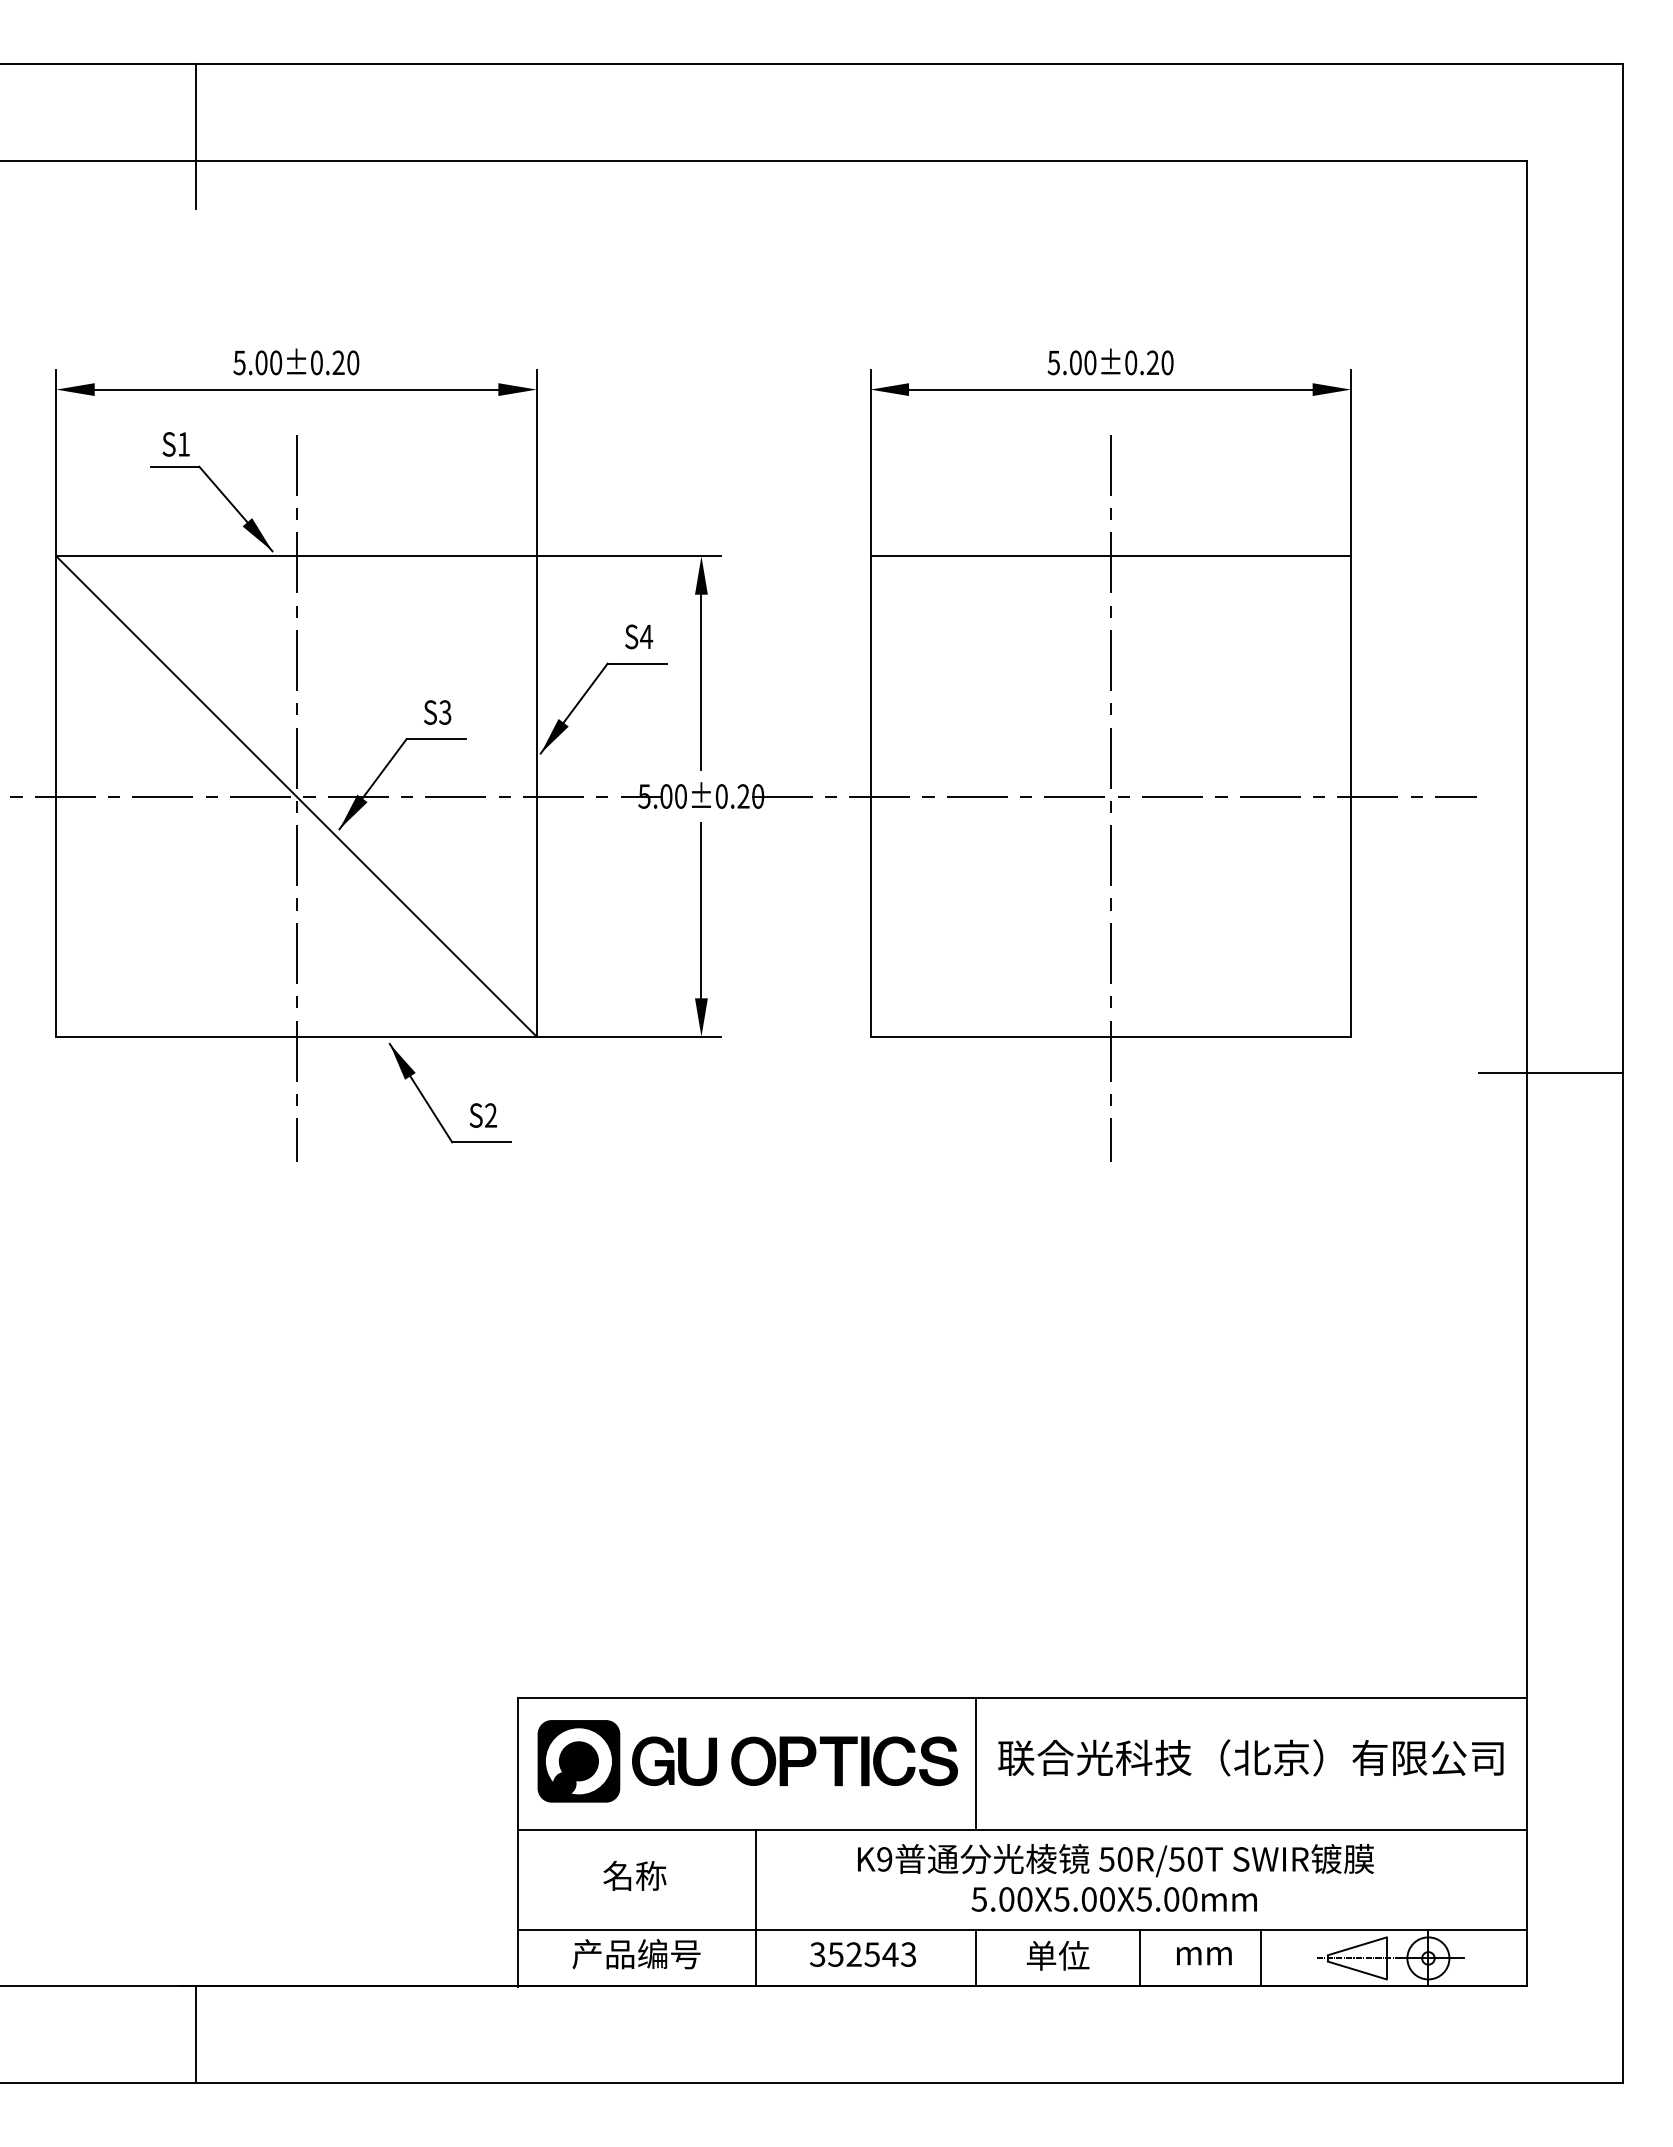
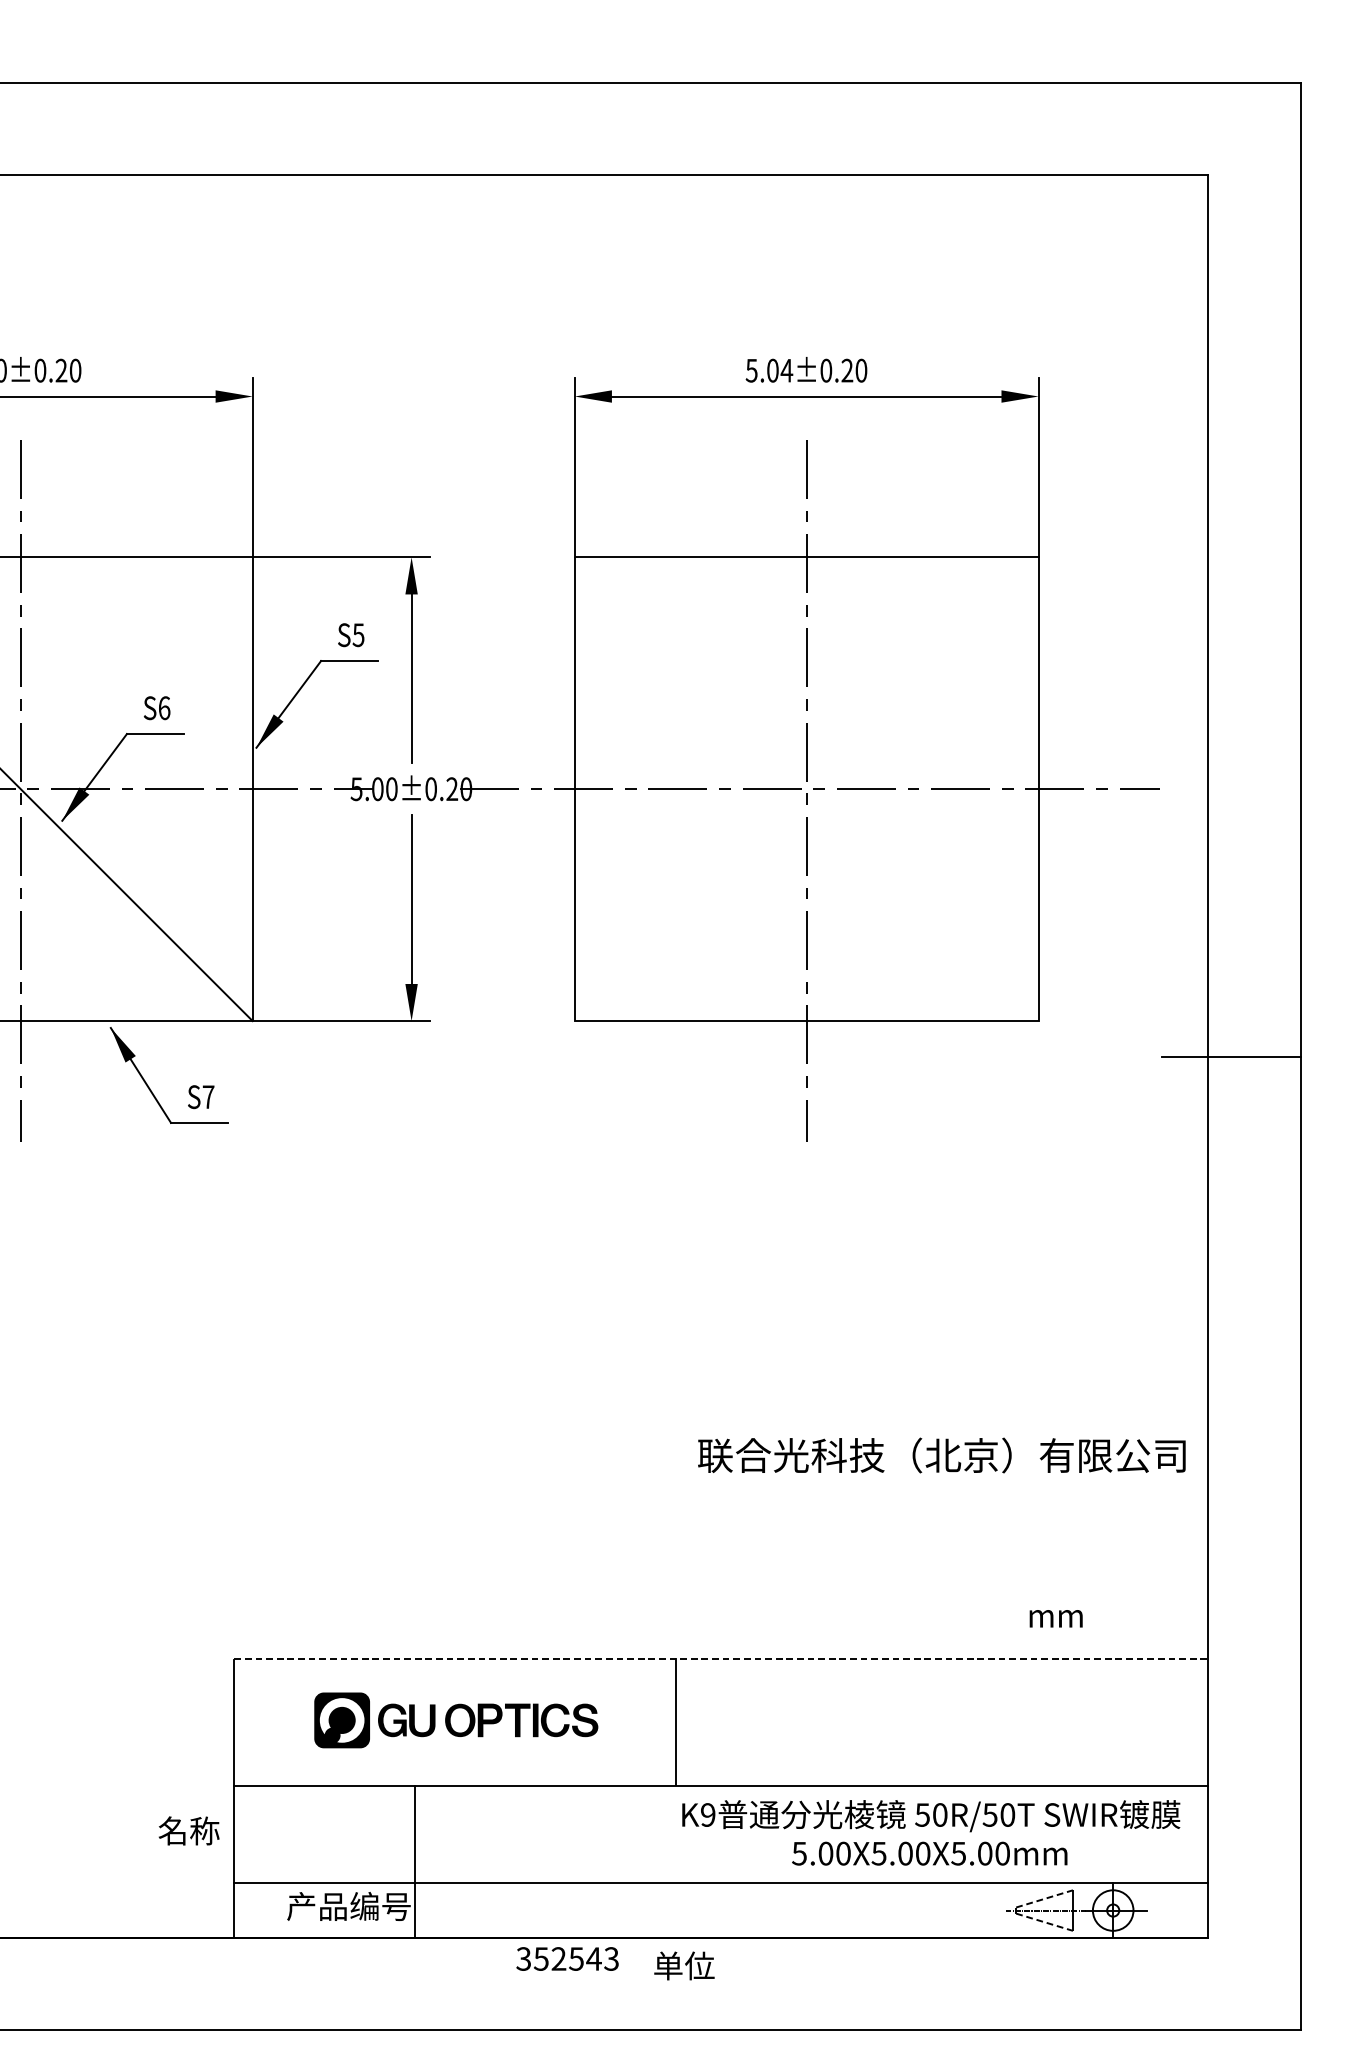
text: (1089, 362) -> (786, 370), 5.00±0.20 -> 5.04±0.20
text: (646, 637) -> (358, 635), S4 -> S5
text: (445, 712) -> (164, 708), S3 -> S6
text: (491, 1115) -> (208, 1097), S2 -> S7
line: (1022, 1698) -> (721, 1659), solid -> dashed
text: (1250, 1757) -> (941, 1455), moved
part: (747, 1761) -> (456, 1720), size x0.7
text: (634, 1875) -> (188, 1830), moved
text: (1115, 1877) -> (930, 1832), moved
line: (755, 1907) -> (414, 1861), moved
line: (1357, 1946) -> (1044, 1899), solid -> dashed
text: (862, 1954) -> (567, 1958), moved
text: (1057, 1955) -> (683, 1965), moved
text: (1204, 1956) -> (1056, 1619), moved
line: (975, 1958) -> (676, 1910), removed
line: (1139, 1958) -> (834, 1910), removed
line: (1260, 1958) -> (951, 1910), removed
line: (1357, 1970) -> (1044, 1922), solid -> dashed

